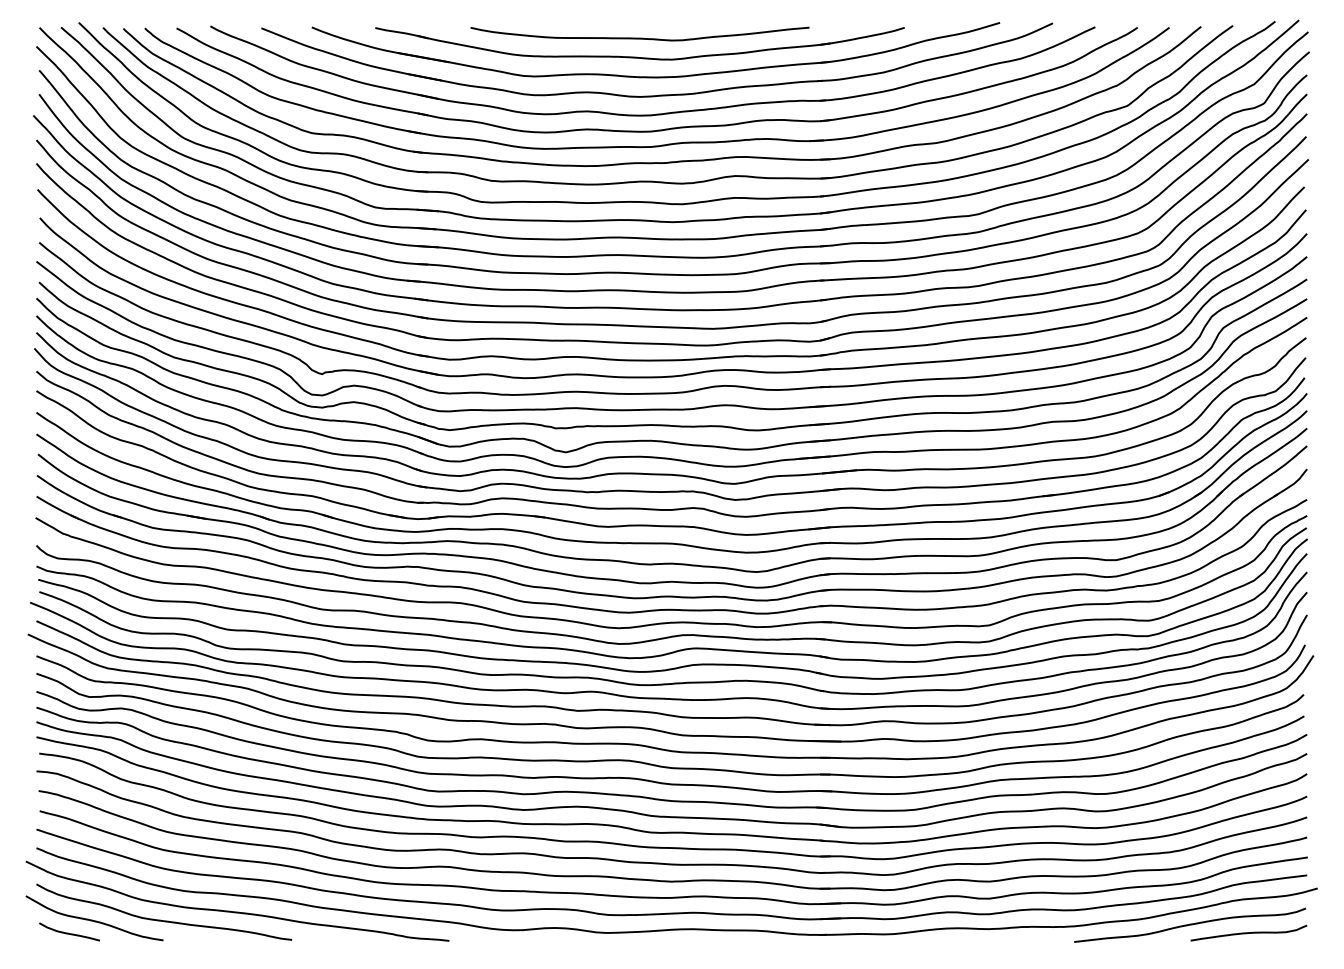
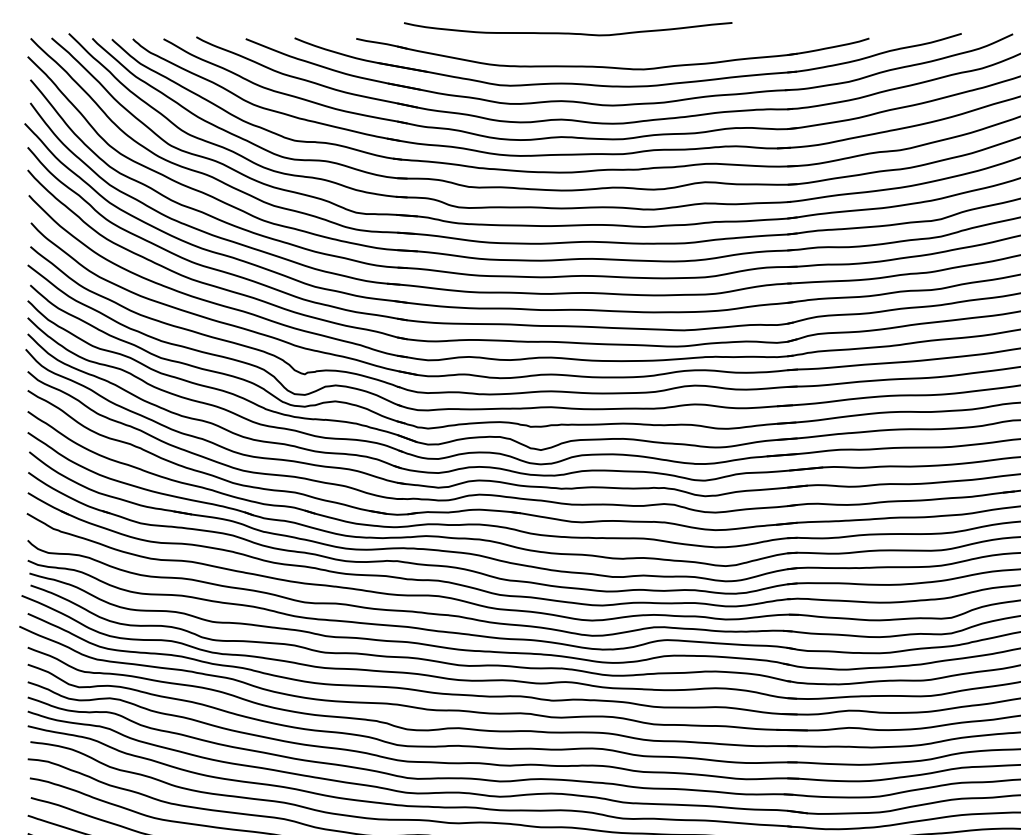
curve: (639, 37) -> (567, 32), moved

